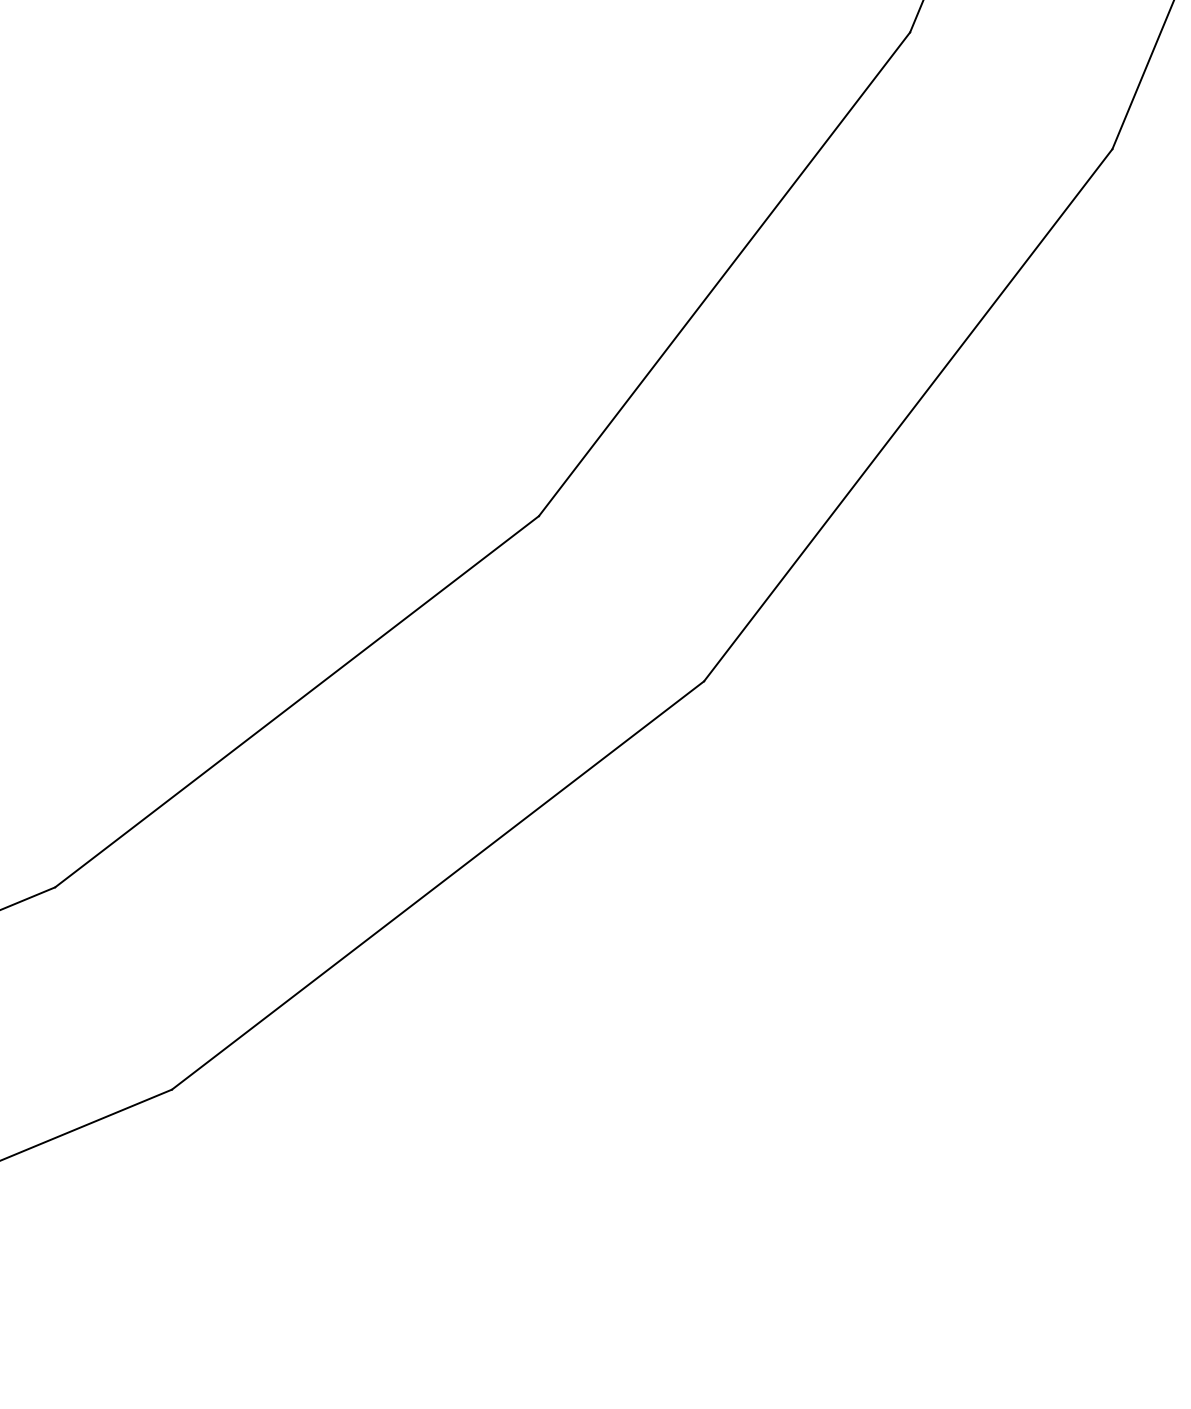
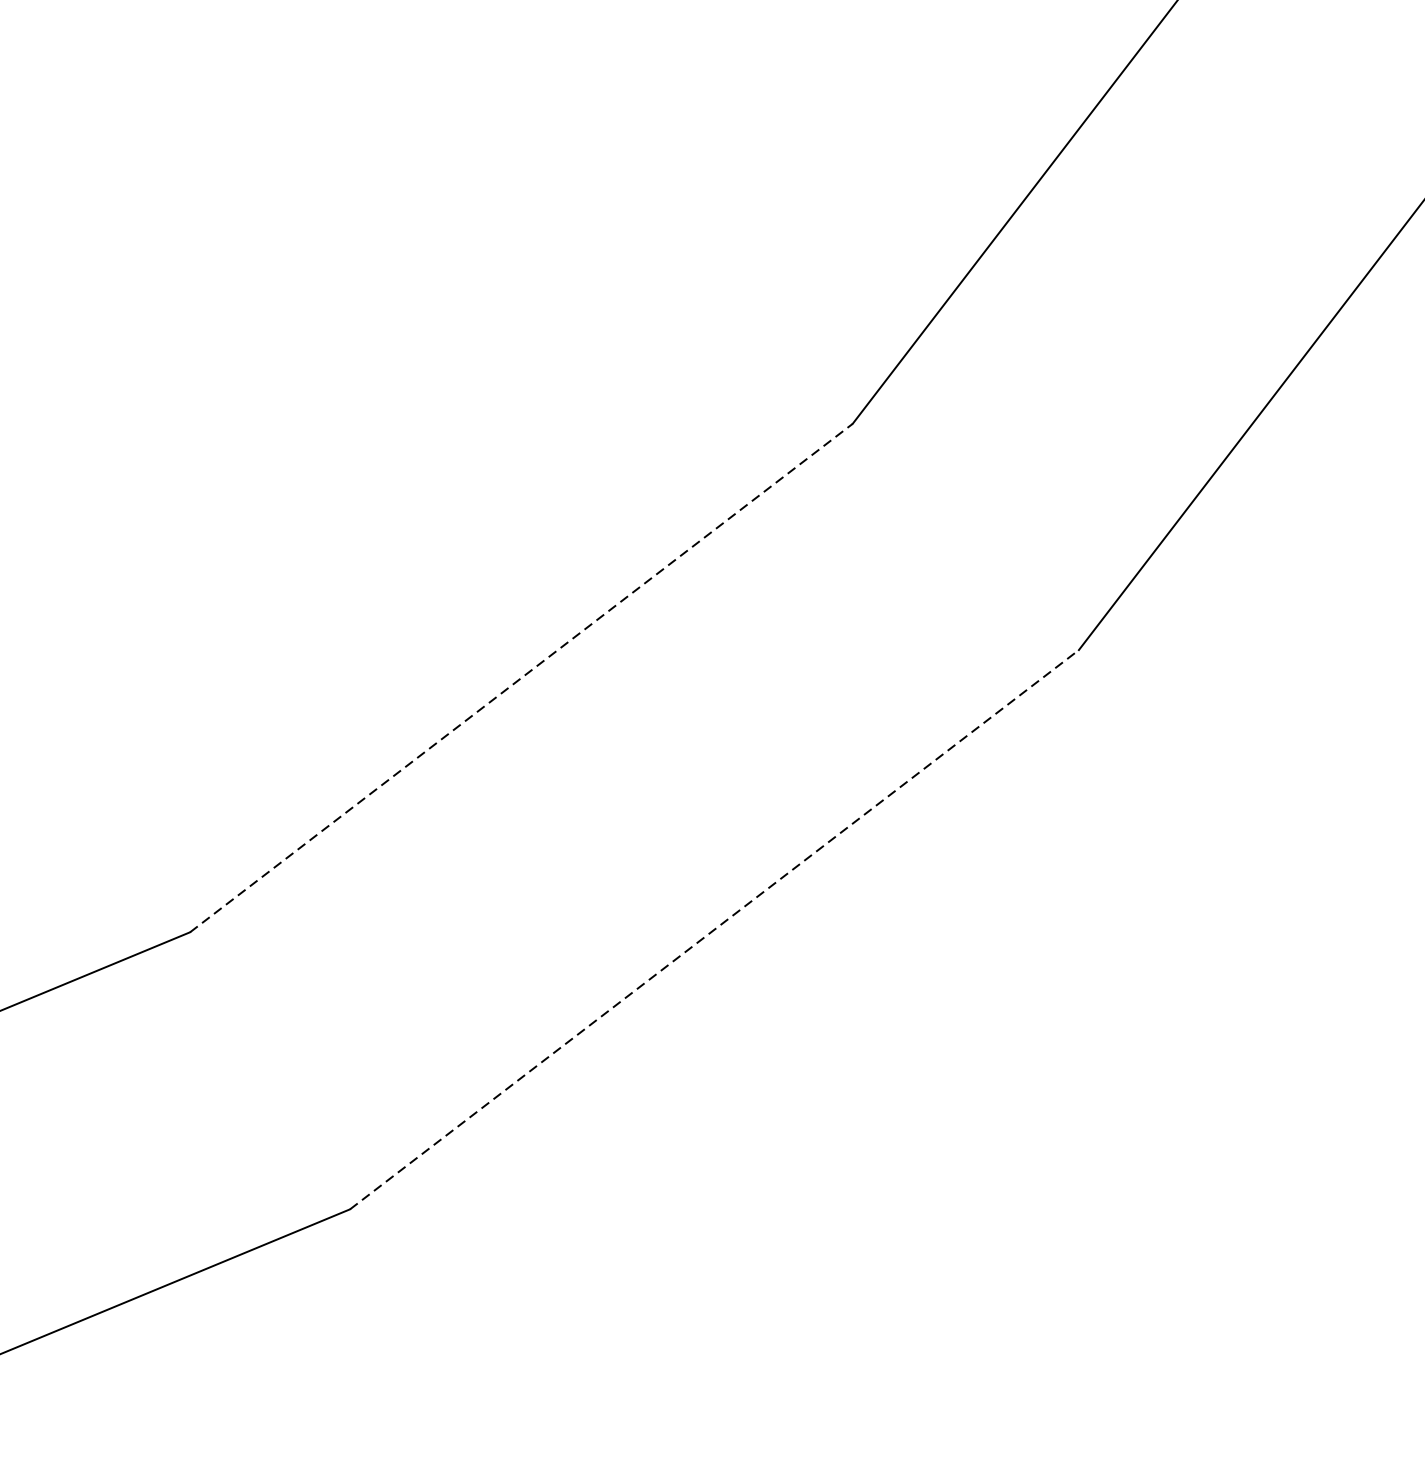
line: (297, 701) -> (522, 677), solid -> dashed
line: (438, 885) -> (715, 929), solid -> dashed

